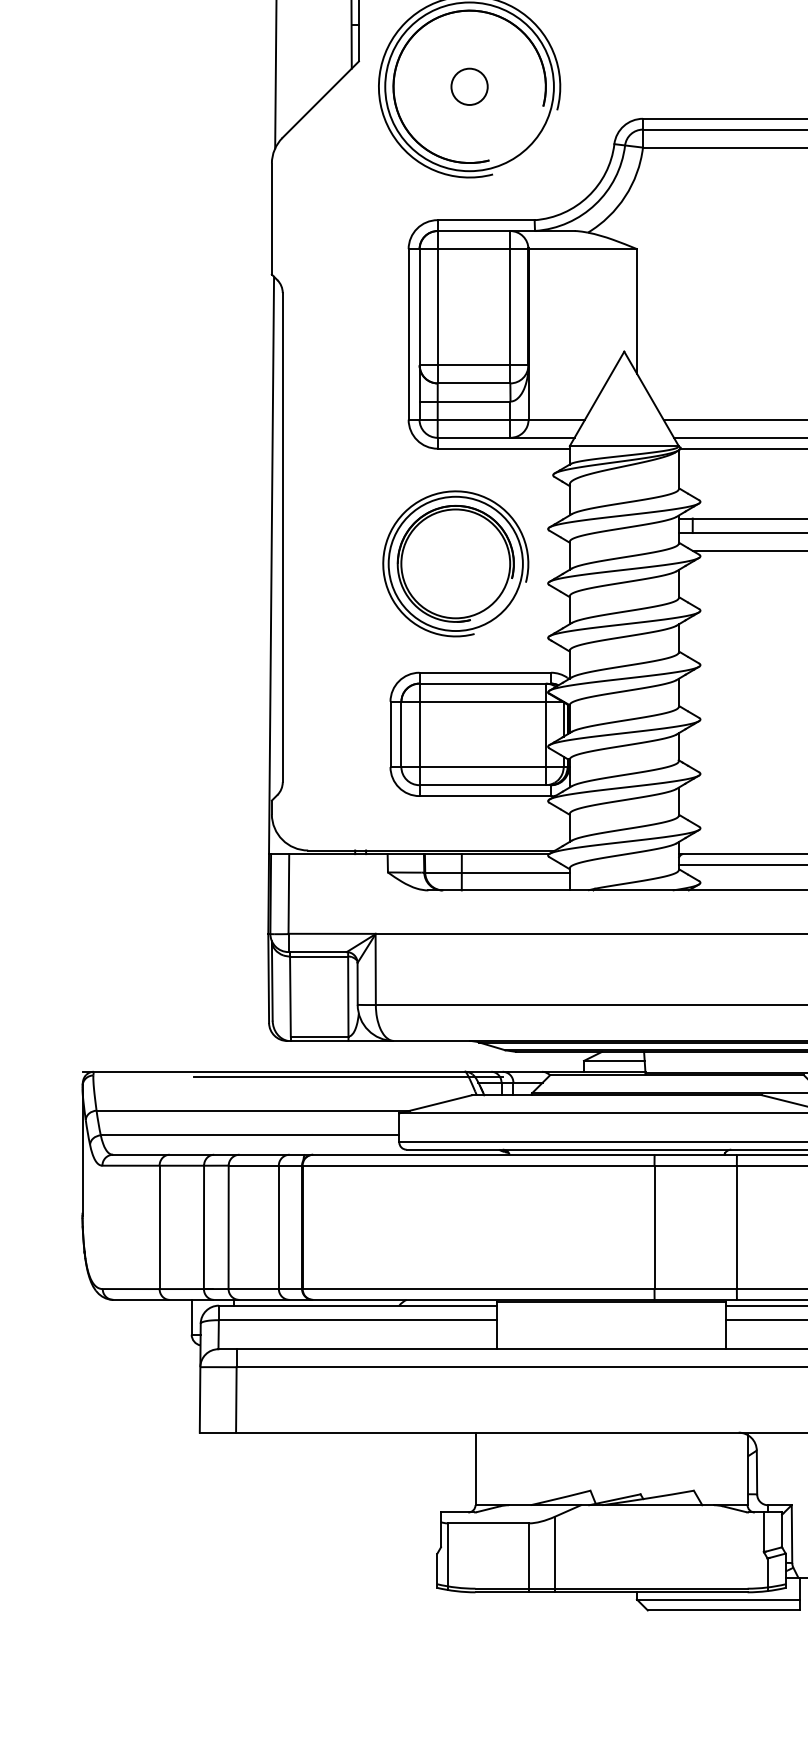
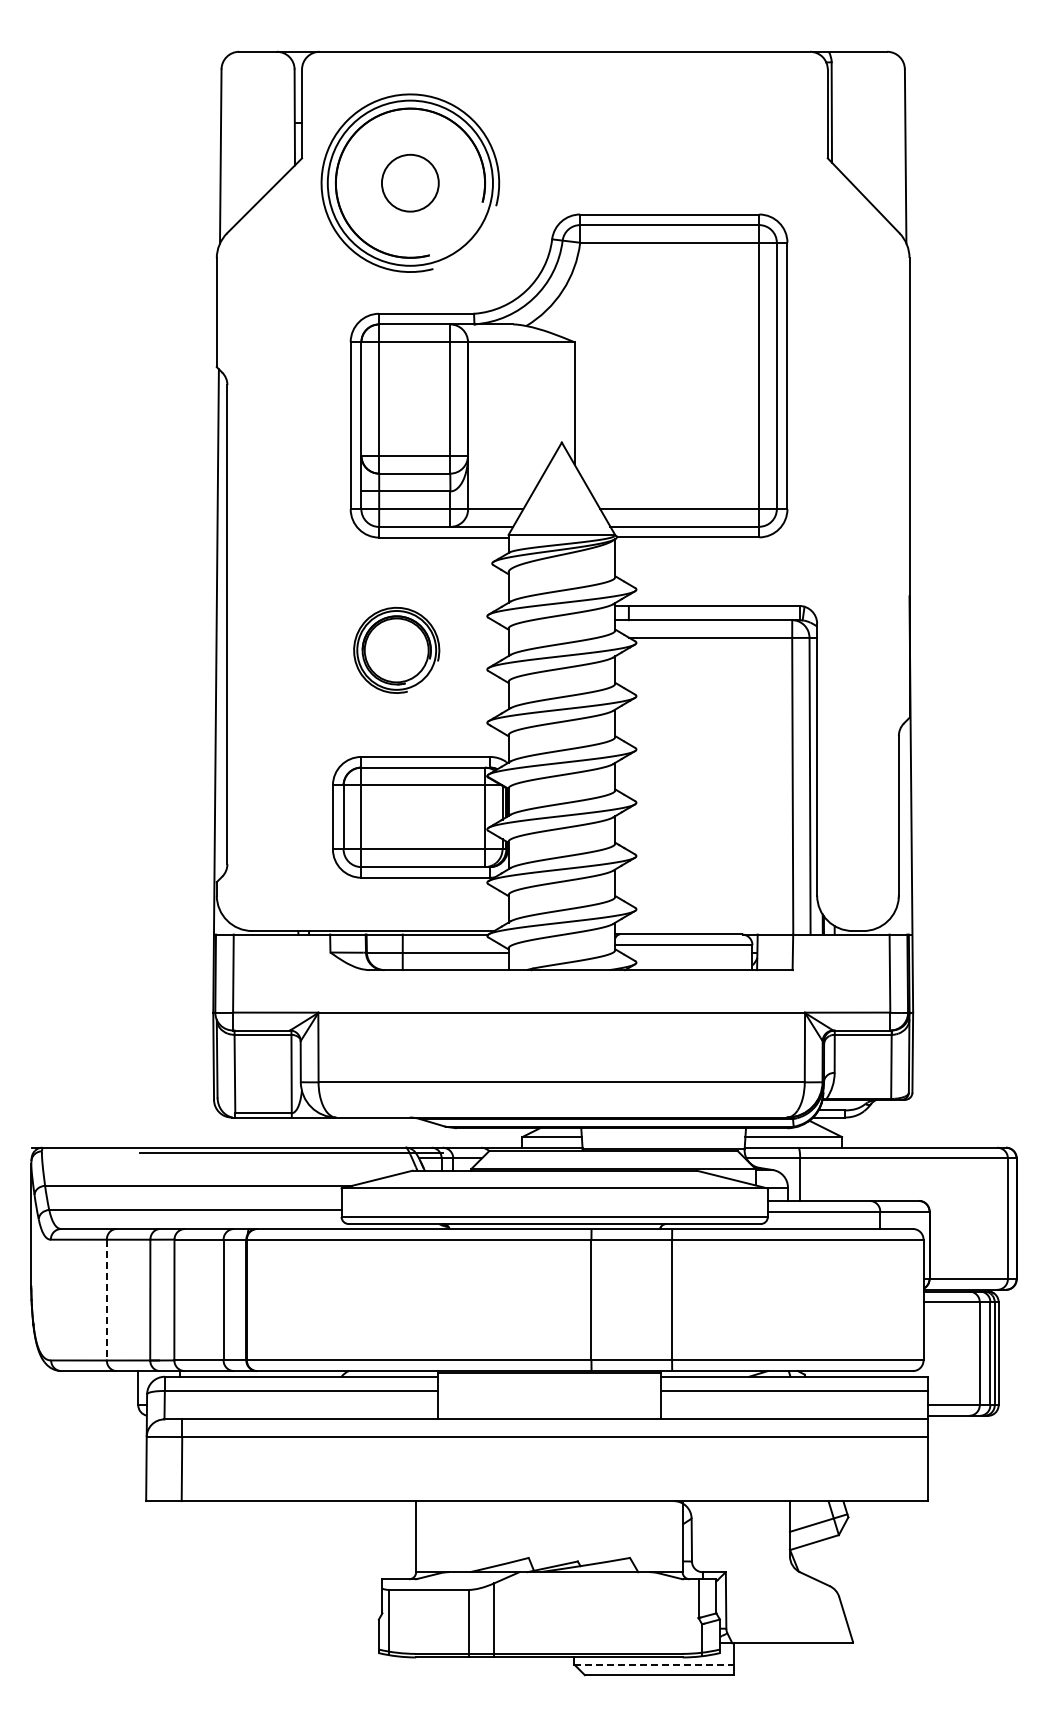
circle: (469, 86) -> (410, 182), size x1.6
part: (455, 564) -> (396, 650), size x0.6
line: (159, 1227) -> (106, 1300), solid -> dashed
line: (718, 1599) -> (654, 1664), solid -> dashed

